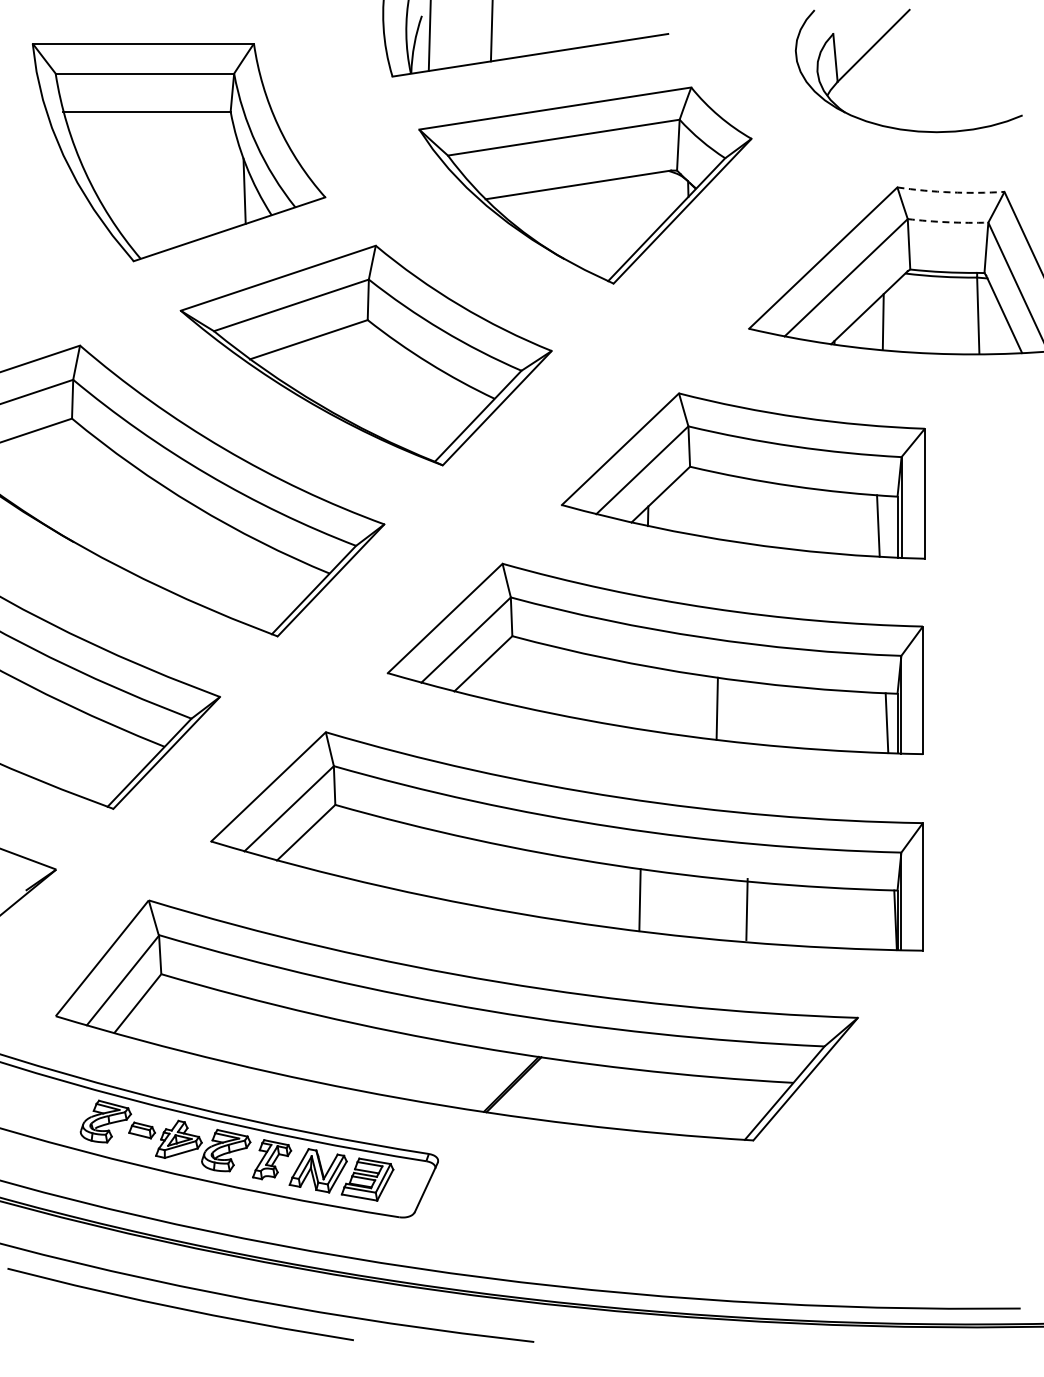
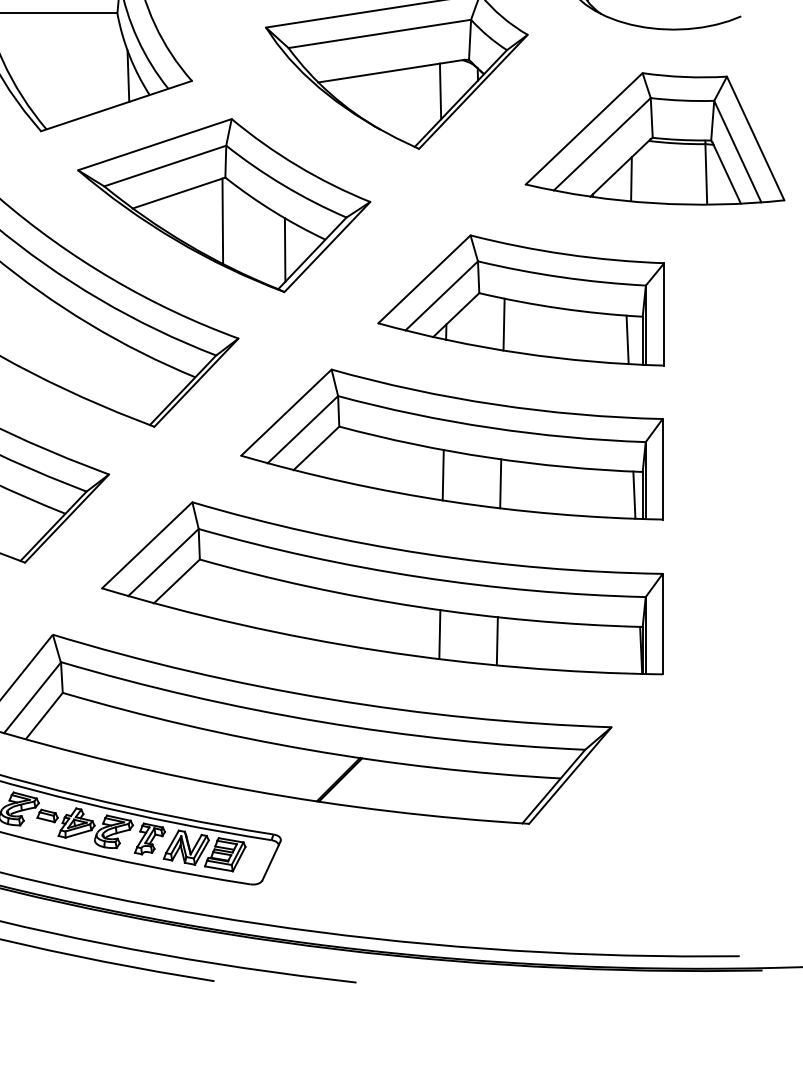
arc: (950, 192) -> (684, 77), dashed -> solid
line: (640, 210) -> (440, 91), added
arc: (947, 222) -> (682, 100), dashed -> solid
line: (364, 375) -> (222, 221), added
line: (443, 411) -> (285, 249), added
line: (721, 506) -> (504, 324), added
line: (643, 697) -> (442, 474), added
line: (746, 909) -> (496, 641), moved

